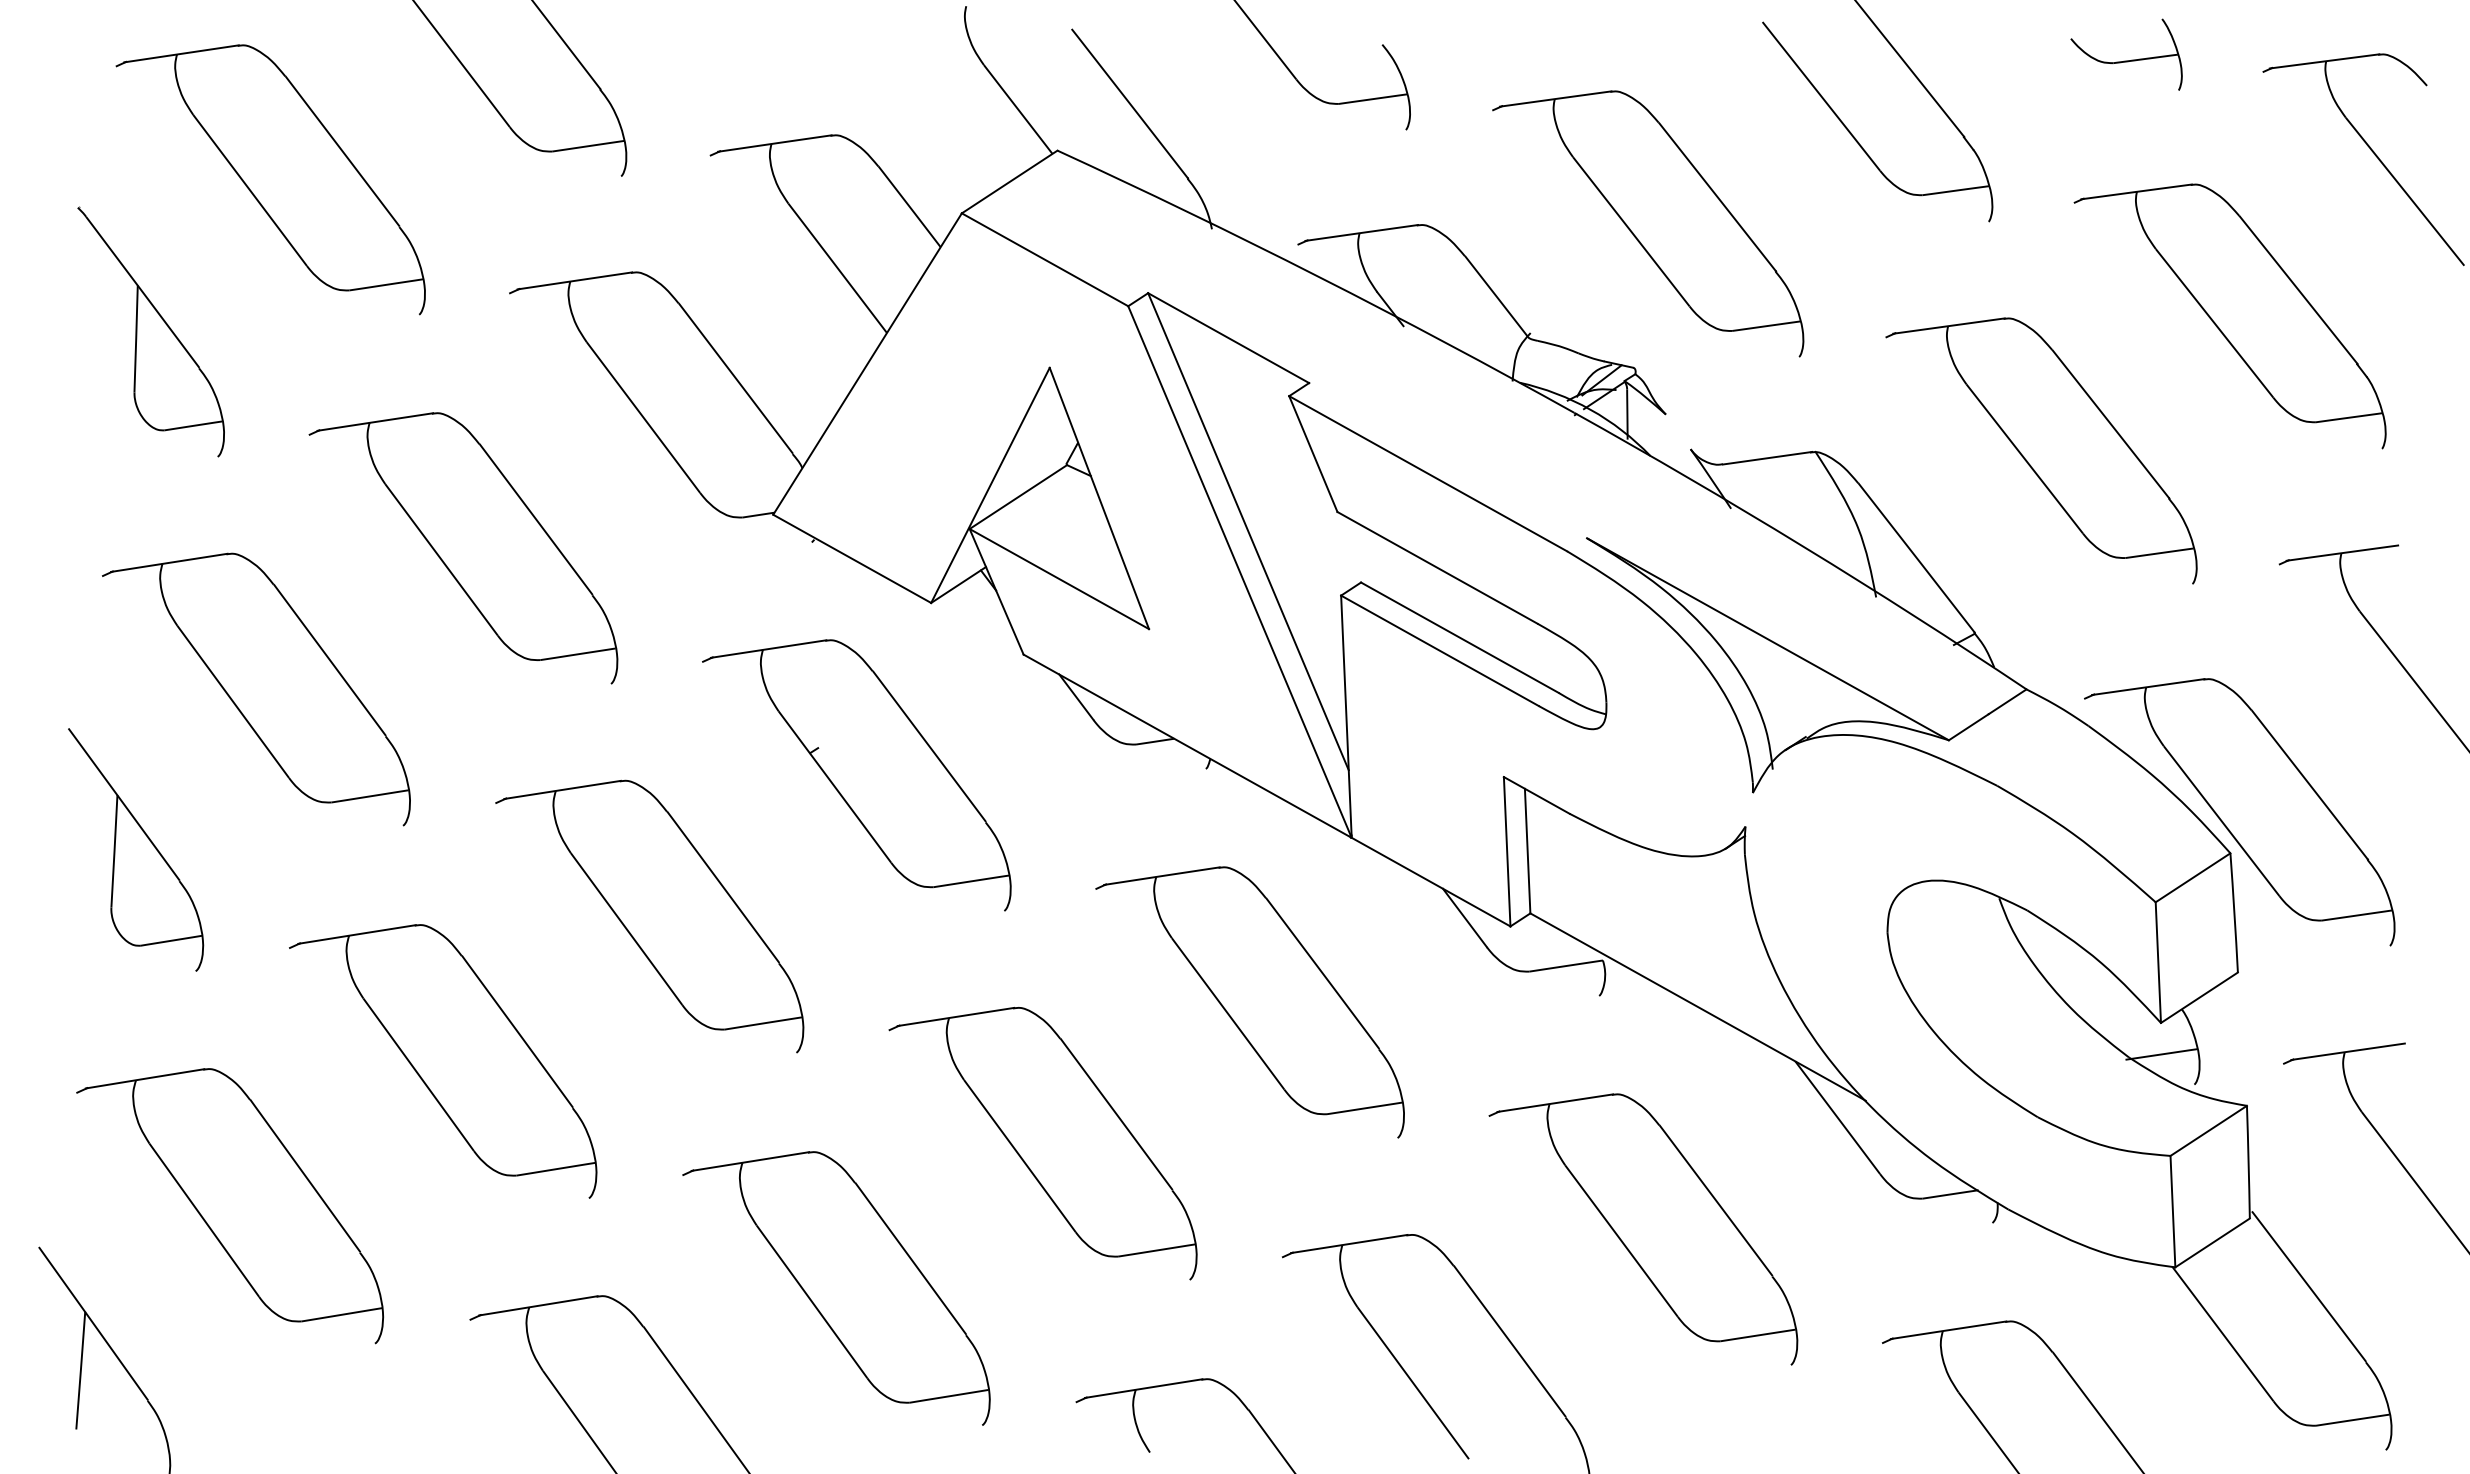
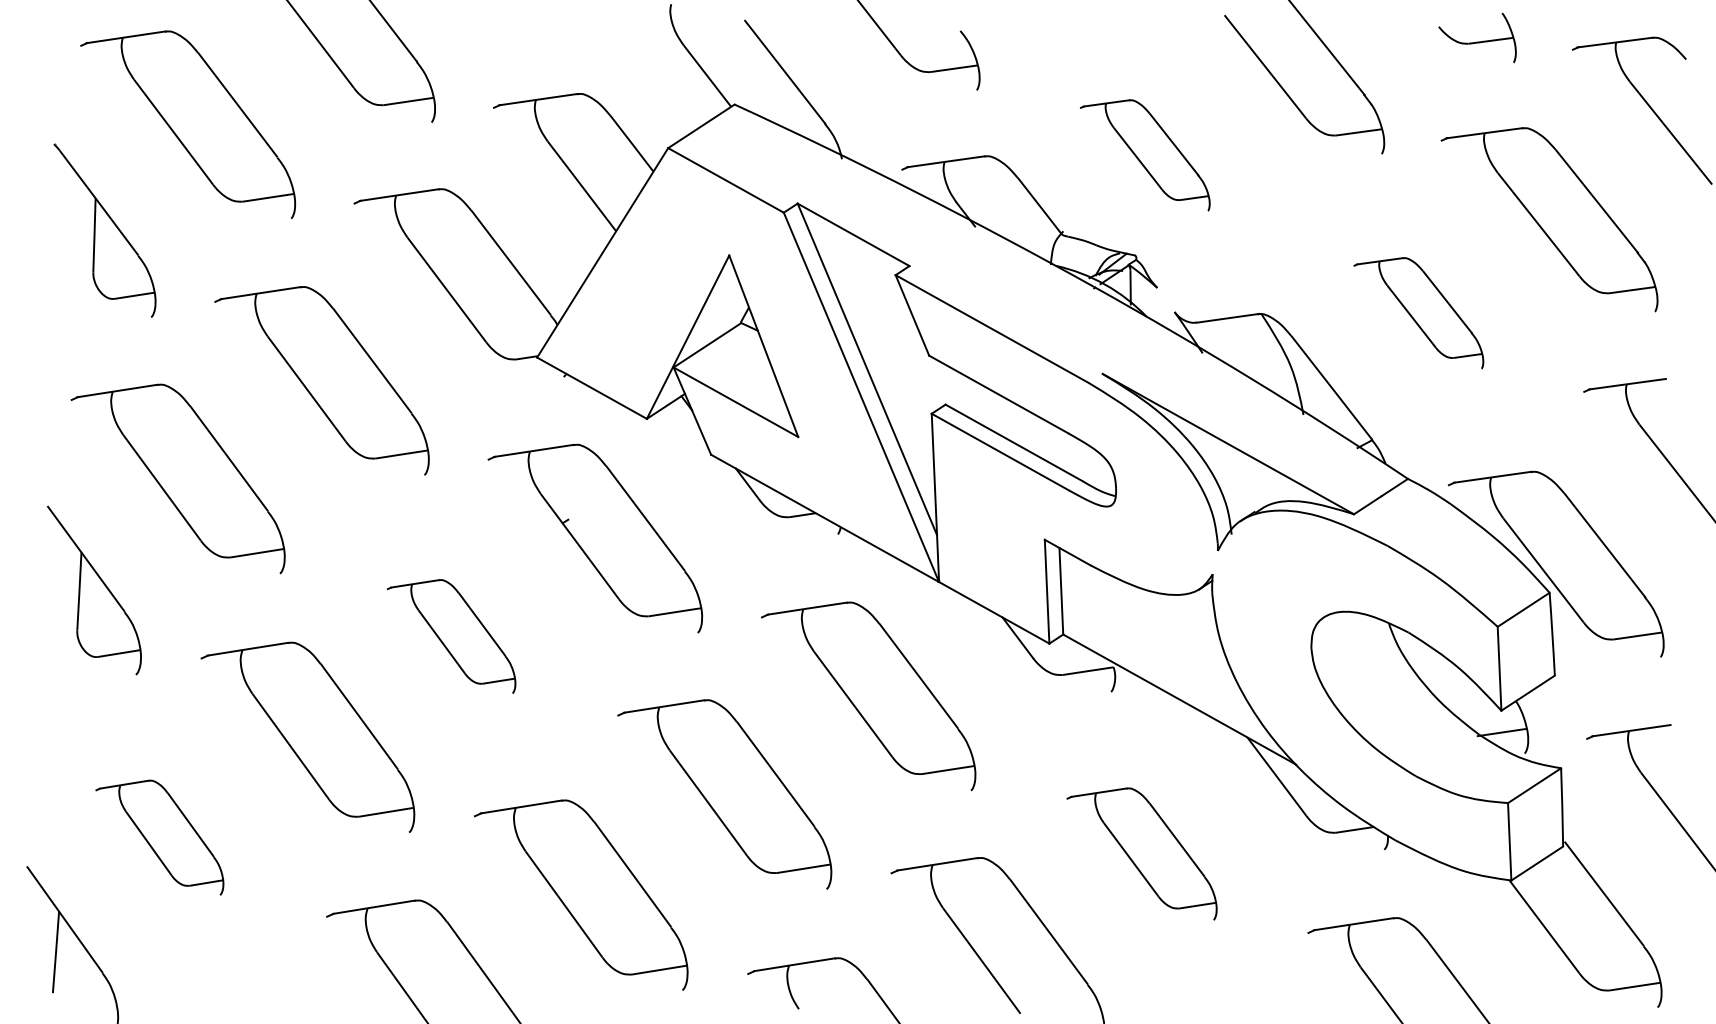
part: (1647, 223) -> (1144, 155), size x0.6
part: (2041, 451) -> (1418, 313), size x0.6
part: (649, 916) -> (451, 636), size x0.6
part: (229, 1205) -> (159, 837), size x0.6
part: (1643, 1228) -> (1141, 853), size x0.7

